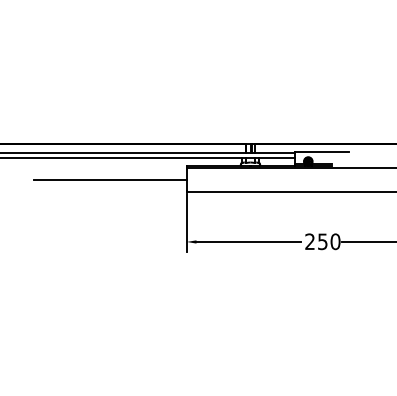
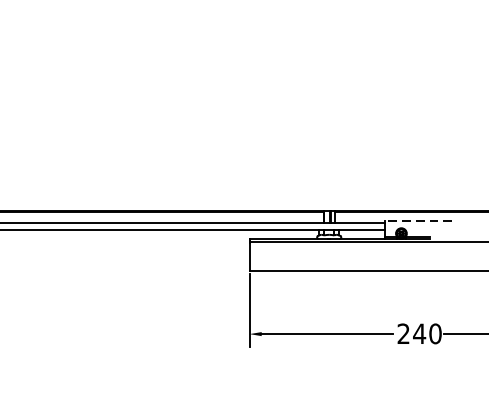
line: (321, 151) -> (417, 221), solid -> dashed
line: (110, 179) -> (154, 256), removed
text: (322, 241) -> (419, 333), 250 -> 240

